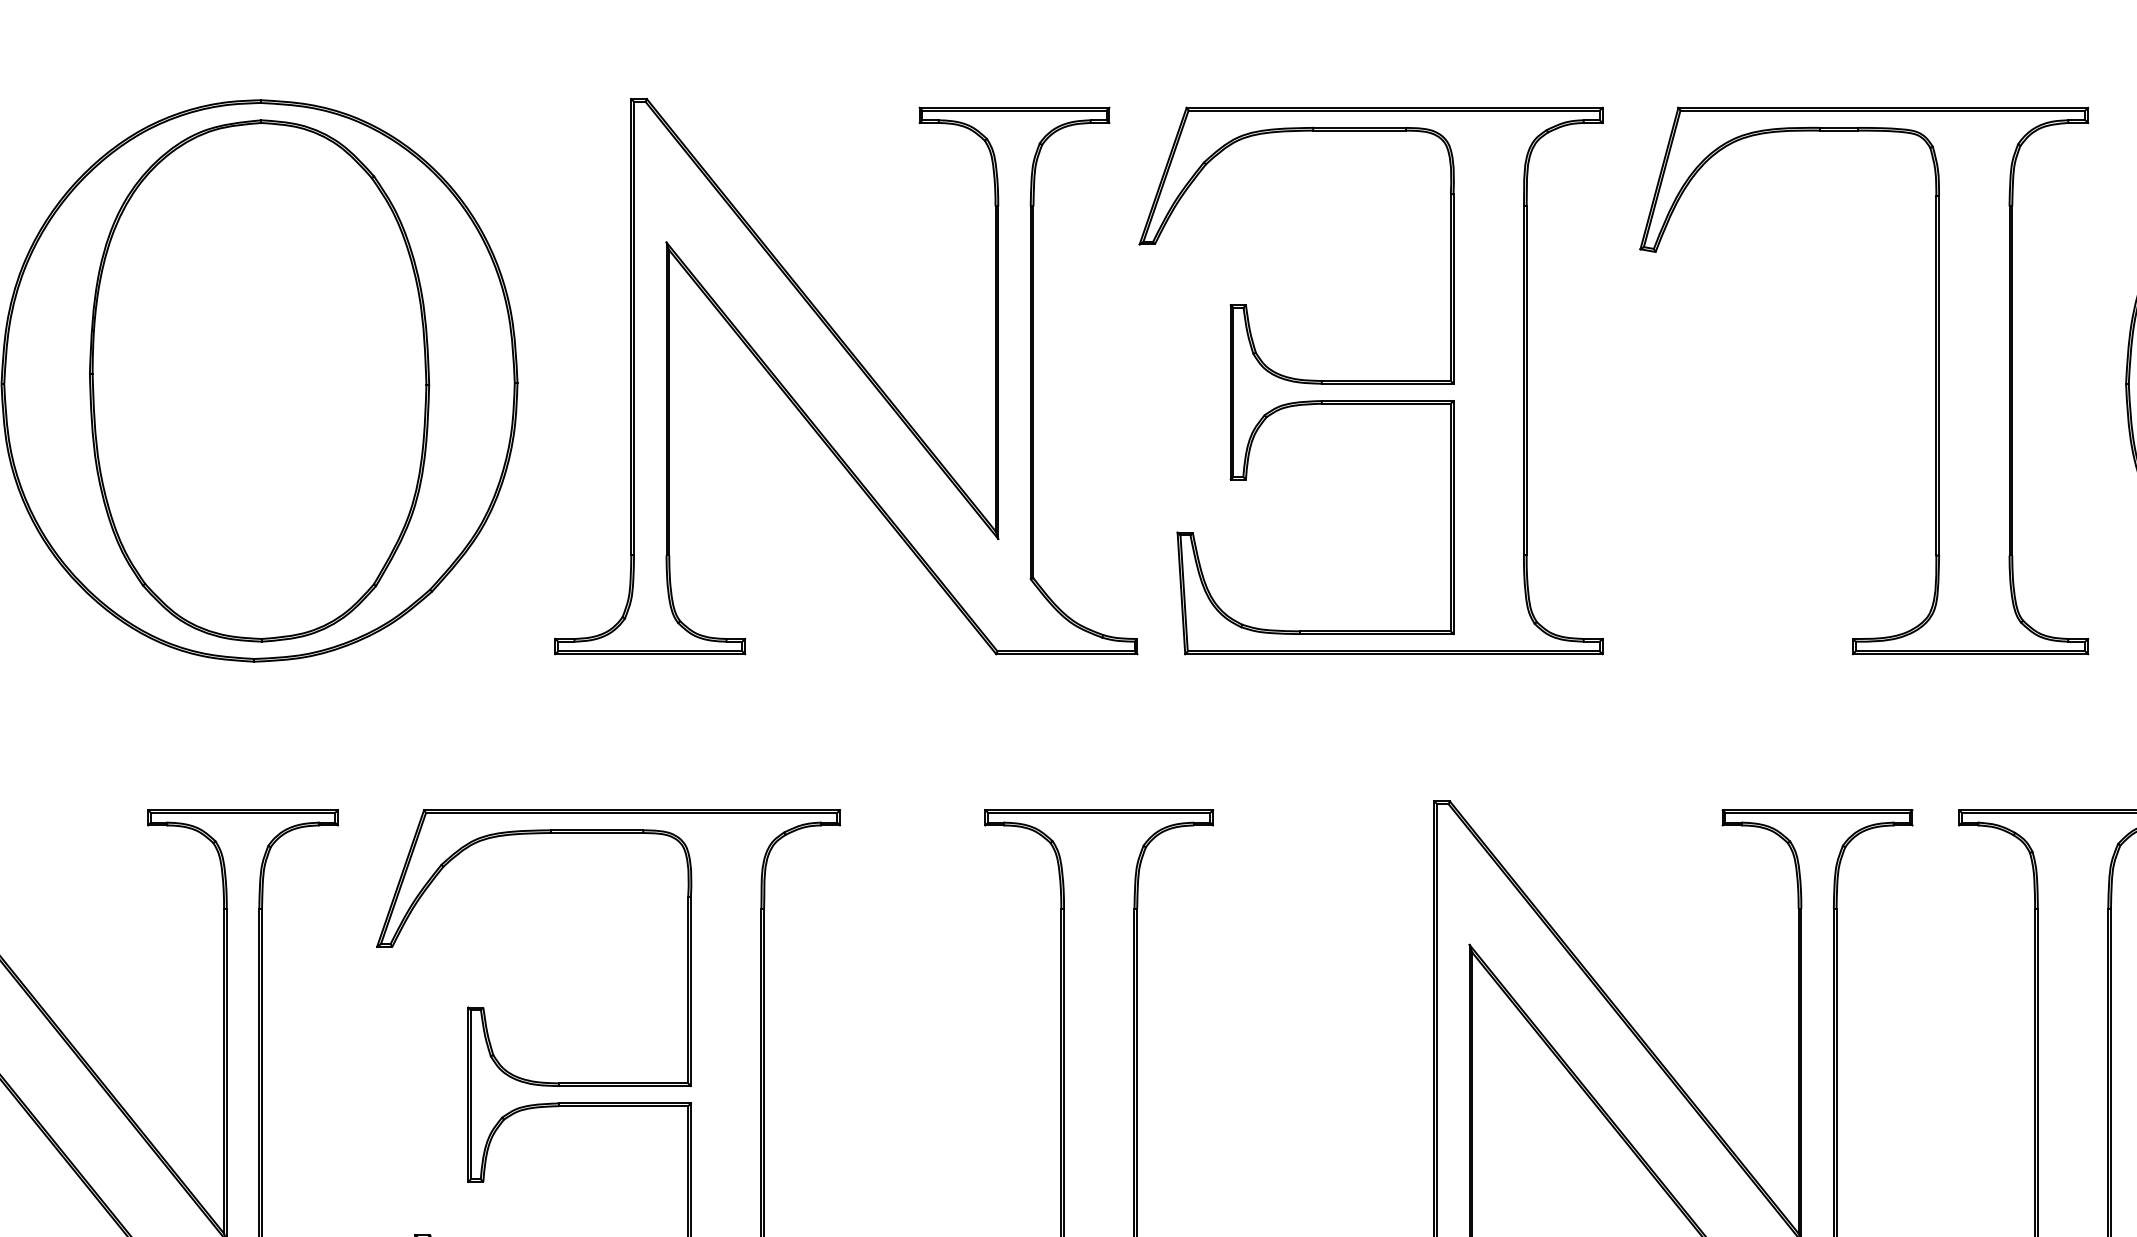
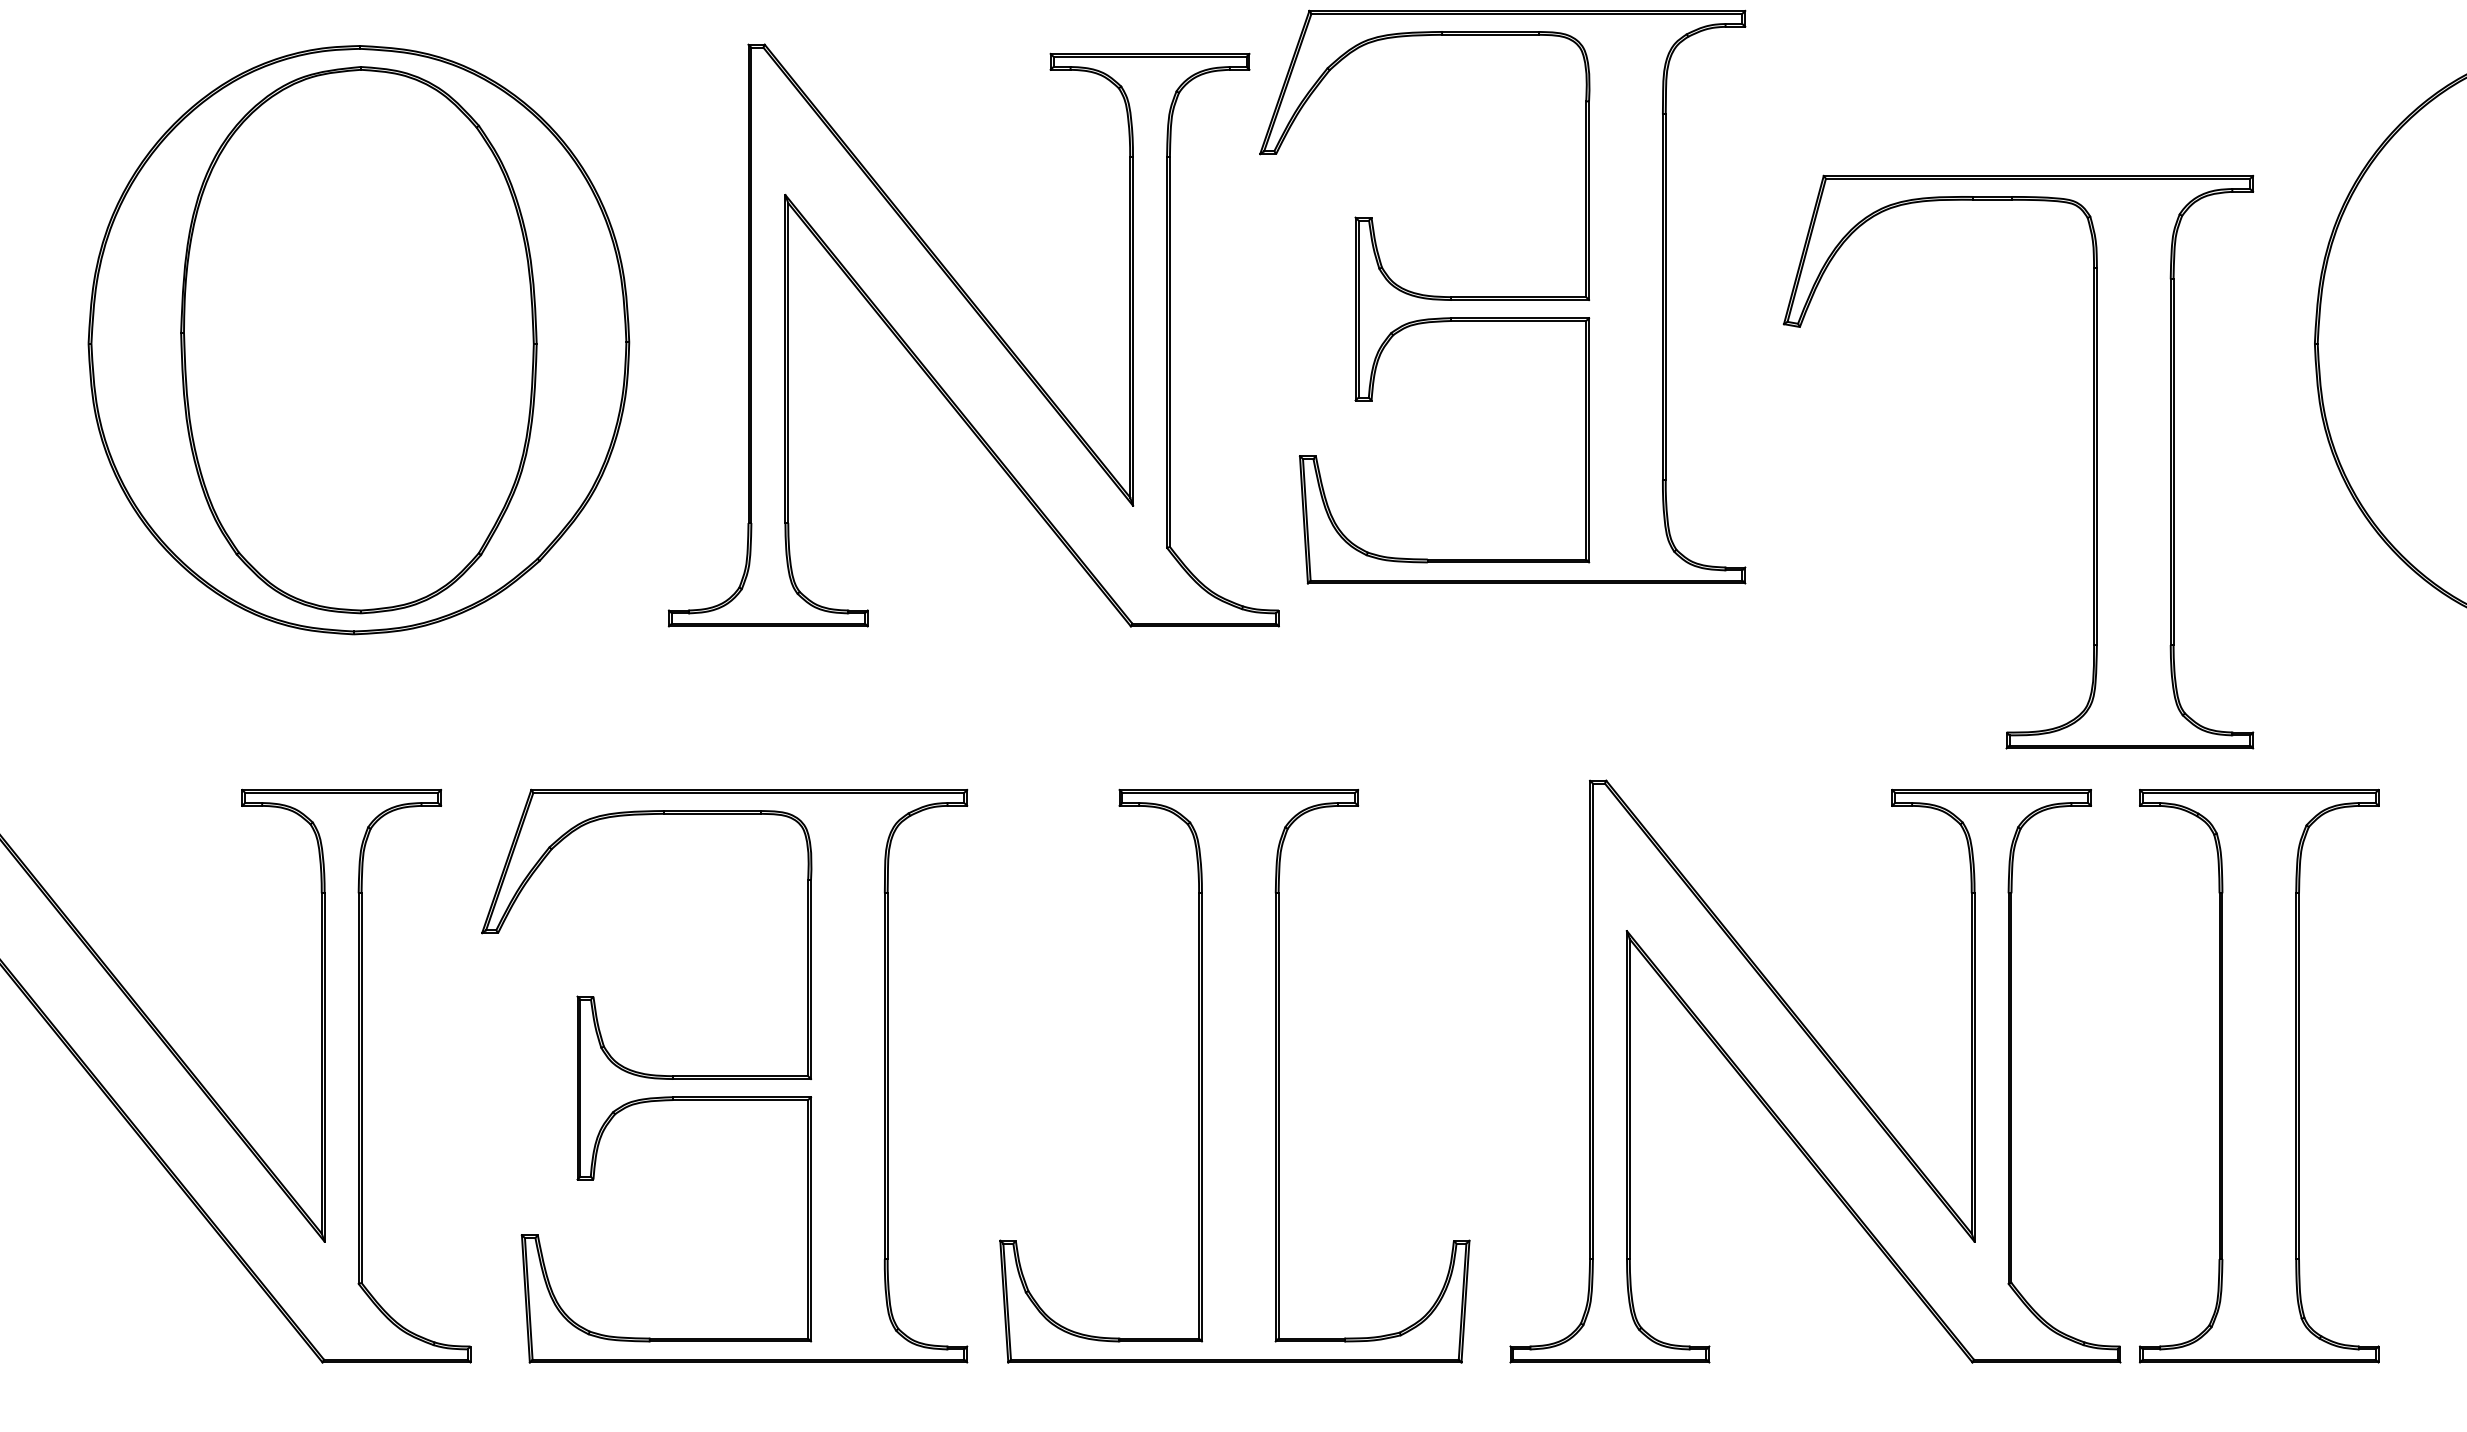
part: (1370, 380) -> (1502, 296), moved
part: (1935, 380) -> (2093, 461), moved

